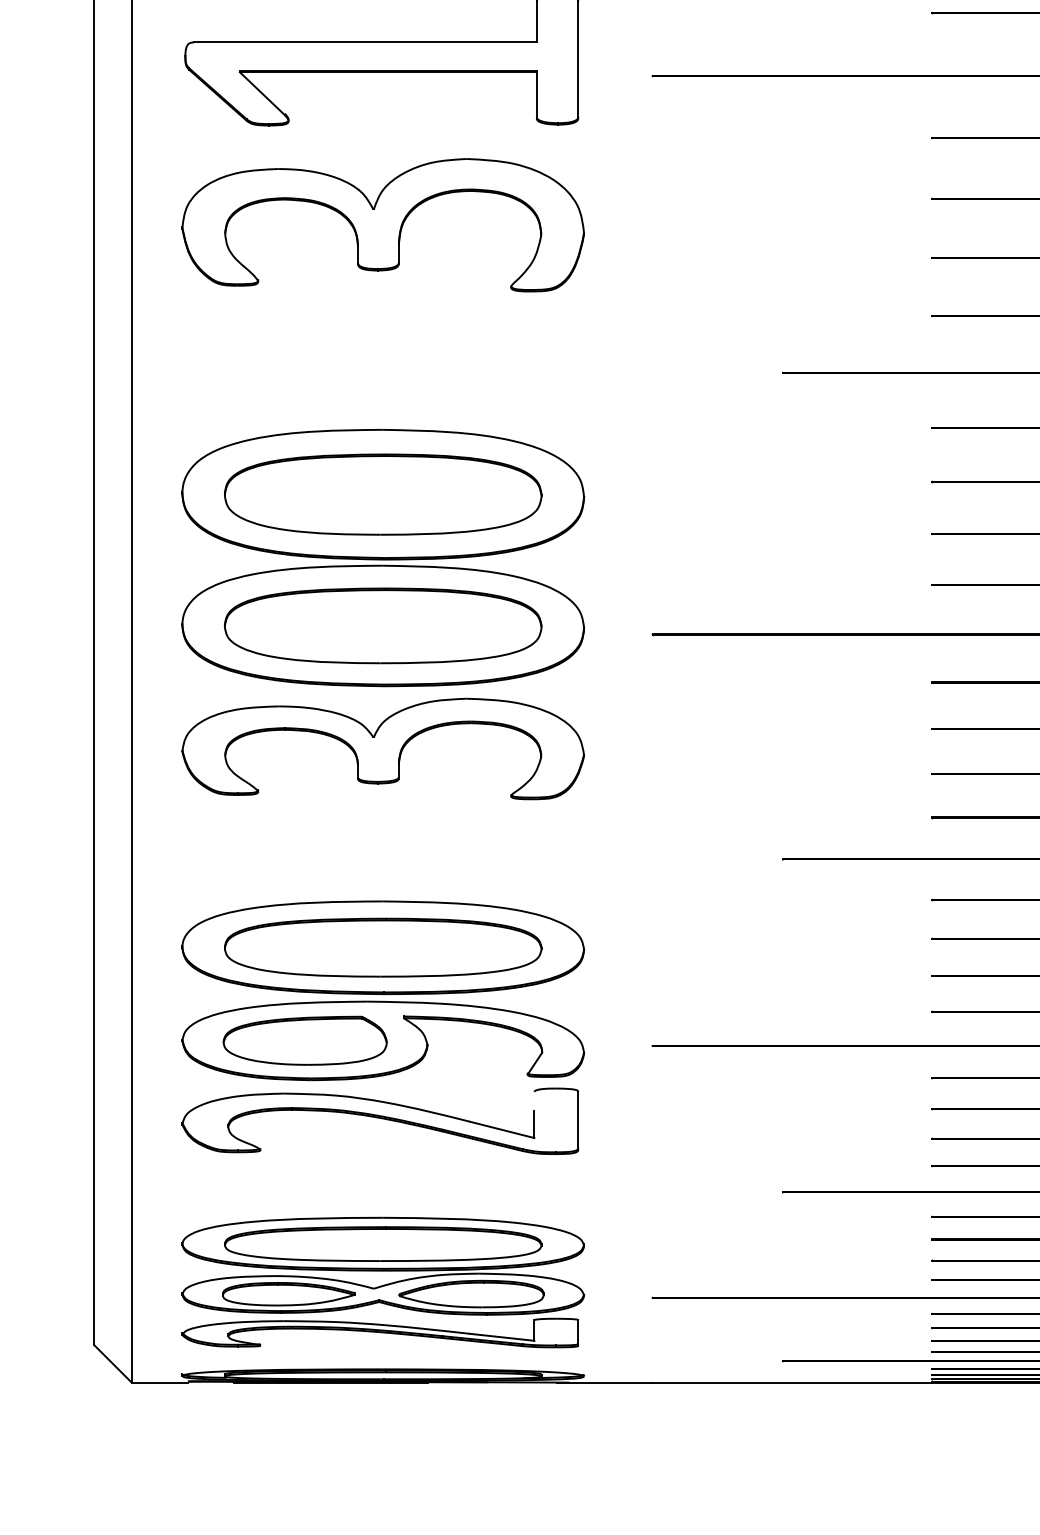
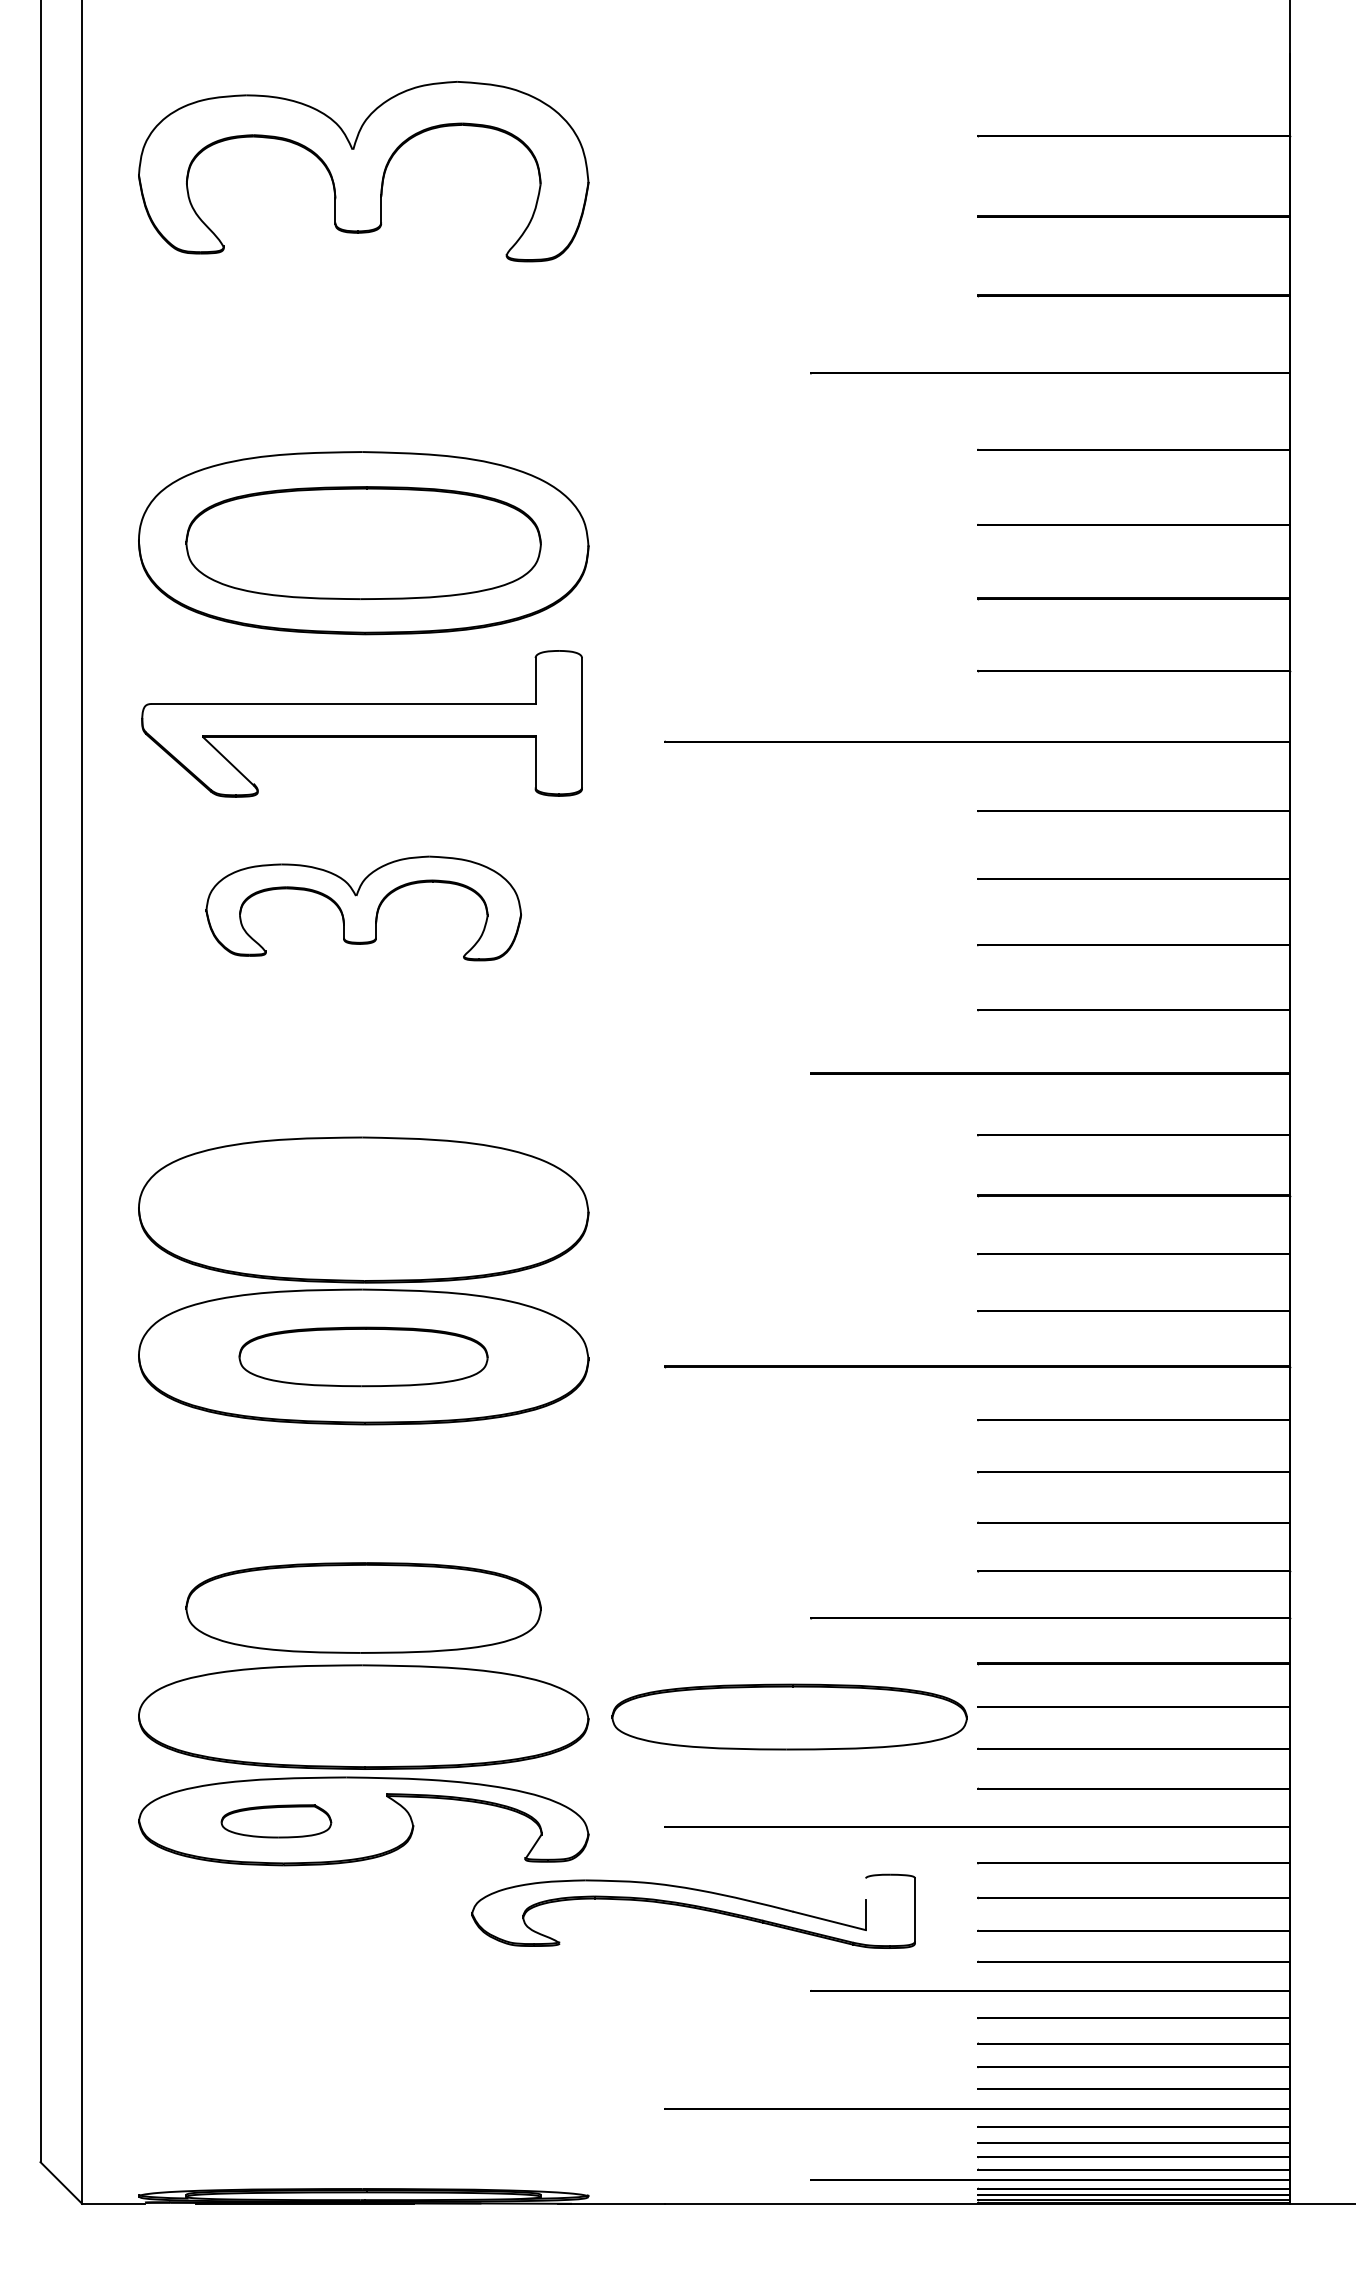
part: (383, 225) -> (363, 908), size x0.7
part: (383, 494) -> (363, 1607), moved
part: (383, 625) -> (363, 1356), size x0.7
part: (383, 748) -> (363, 1494), removed
part: (383, 947) -> (789, 1716), moved
part: (305, 1040) -> (276, 1821), size x0.6
part: (380, 1120) -> (693, 1910), moved
part: (383, 1282) -> (363, 2091), removed

